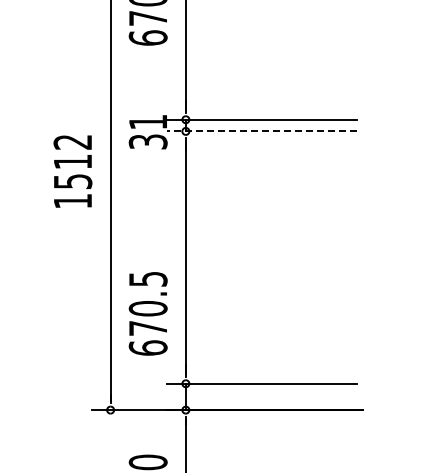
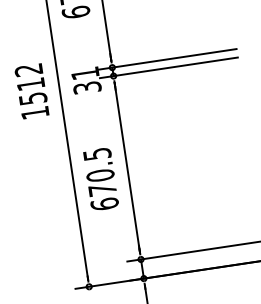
line: (261, 131) -> (168, 67), dashed -> solid
text: (72, 171) -> (31, 91), moved
text: (147, 313) -> (100, 179), moved

